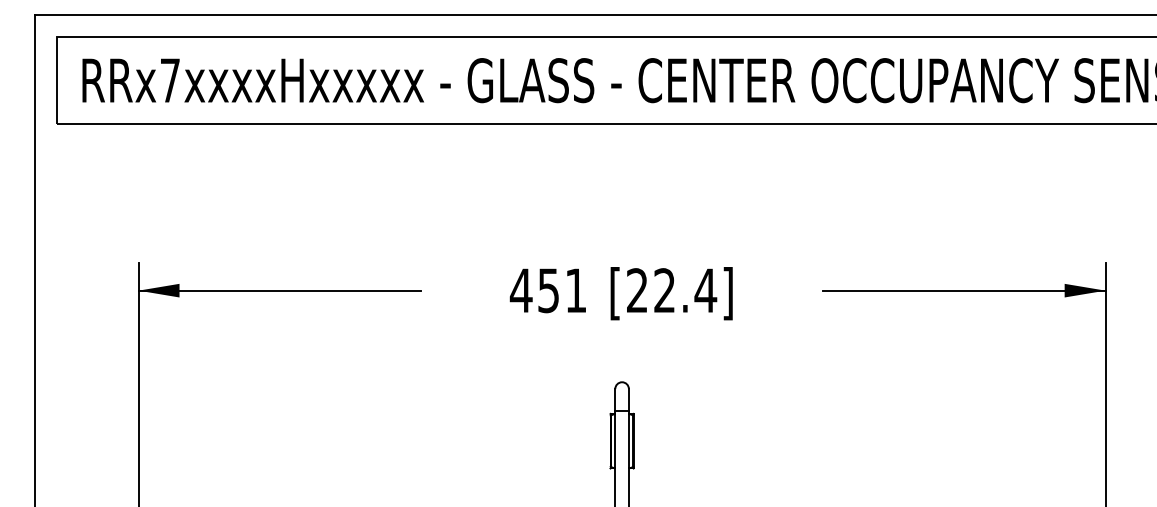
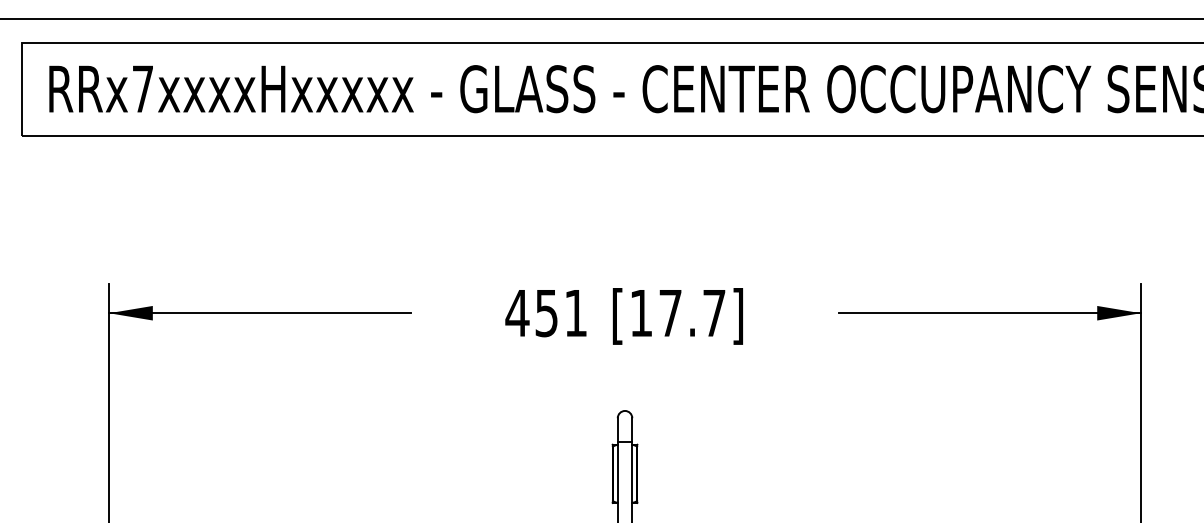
text: (672, 290) -> (678, 313), [22.4] -> [17.7]

